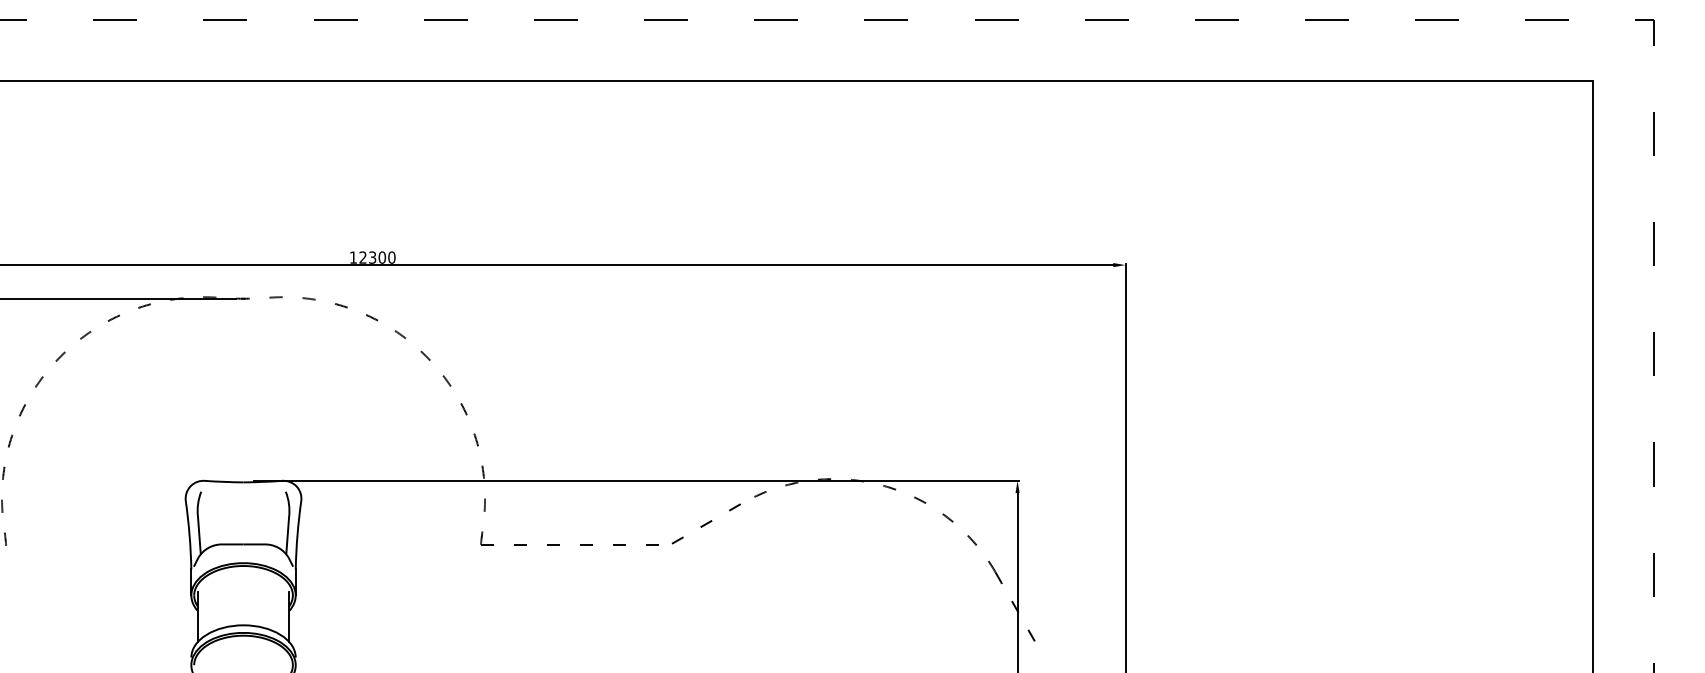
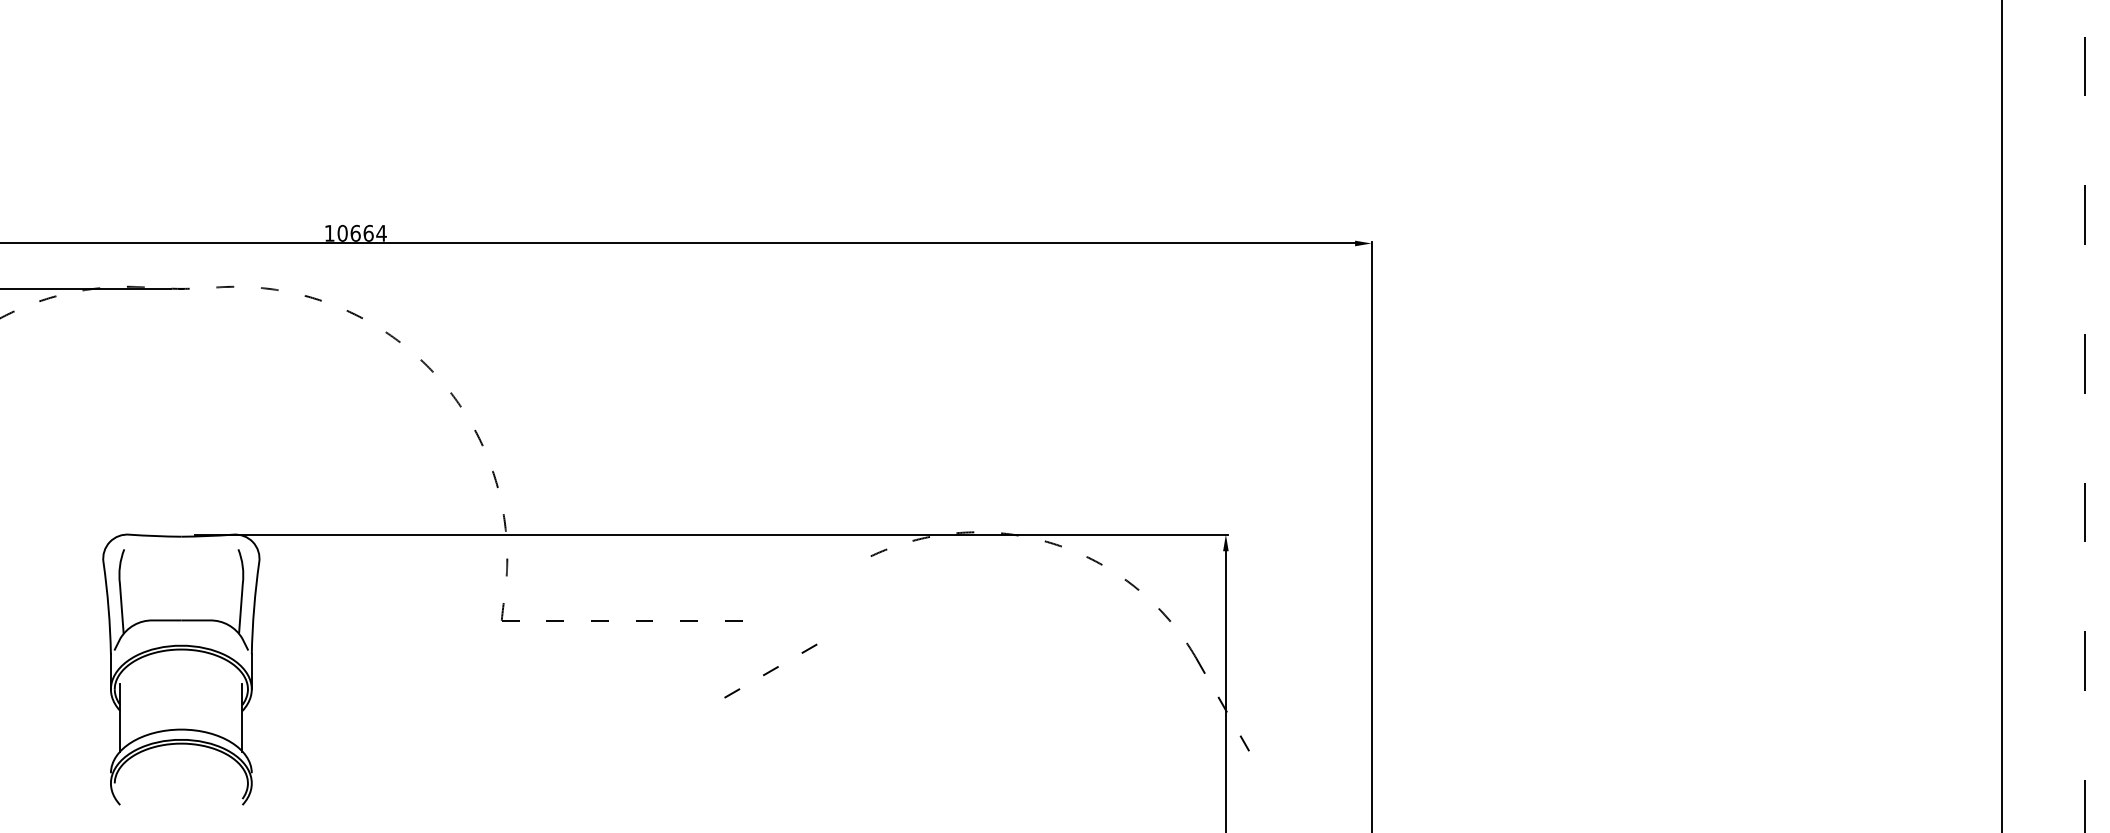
text: (377, 257) -> (362, 233), 12300 -> 10664
line: (705, 523) -> (769, 670), moved

